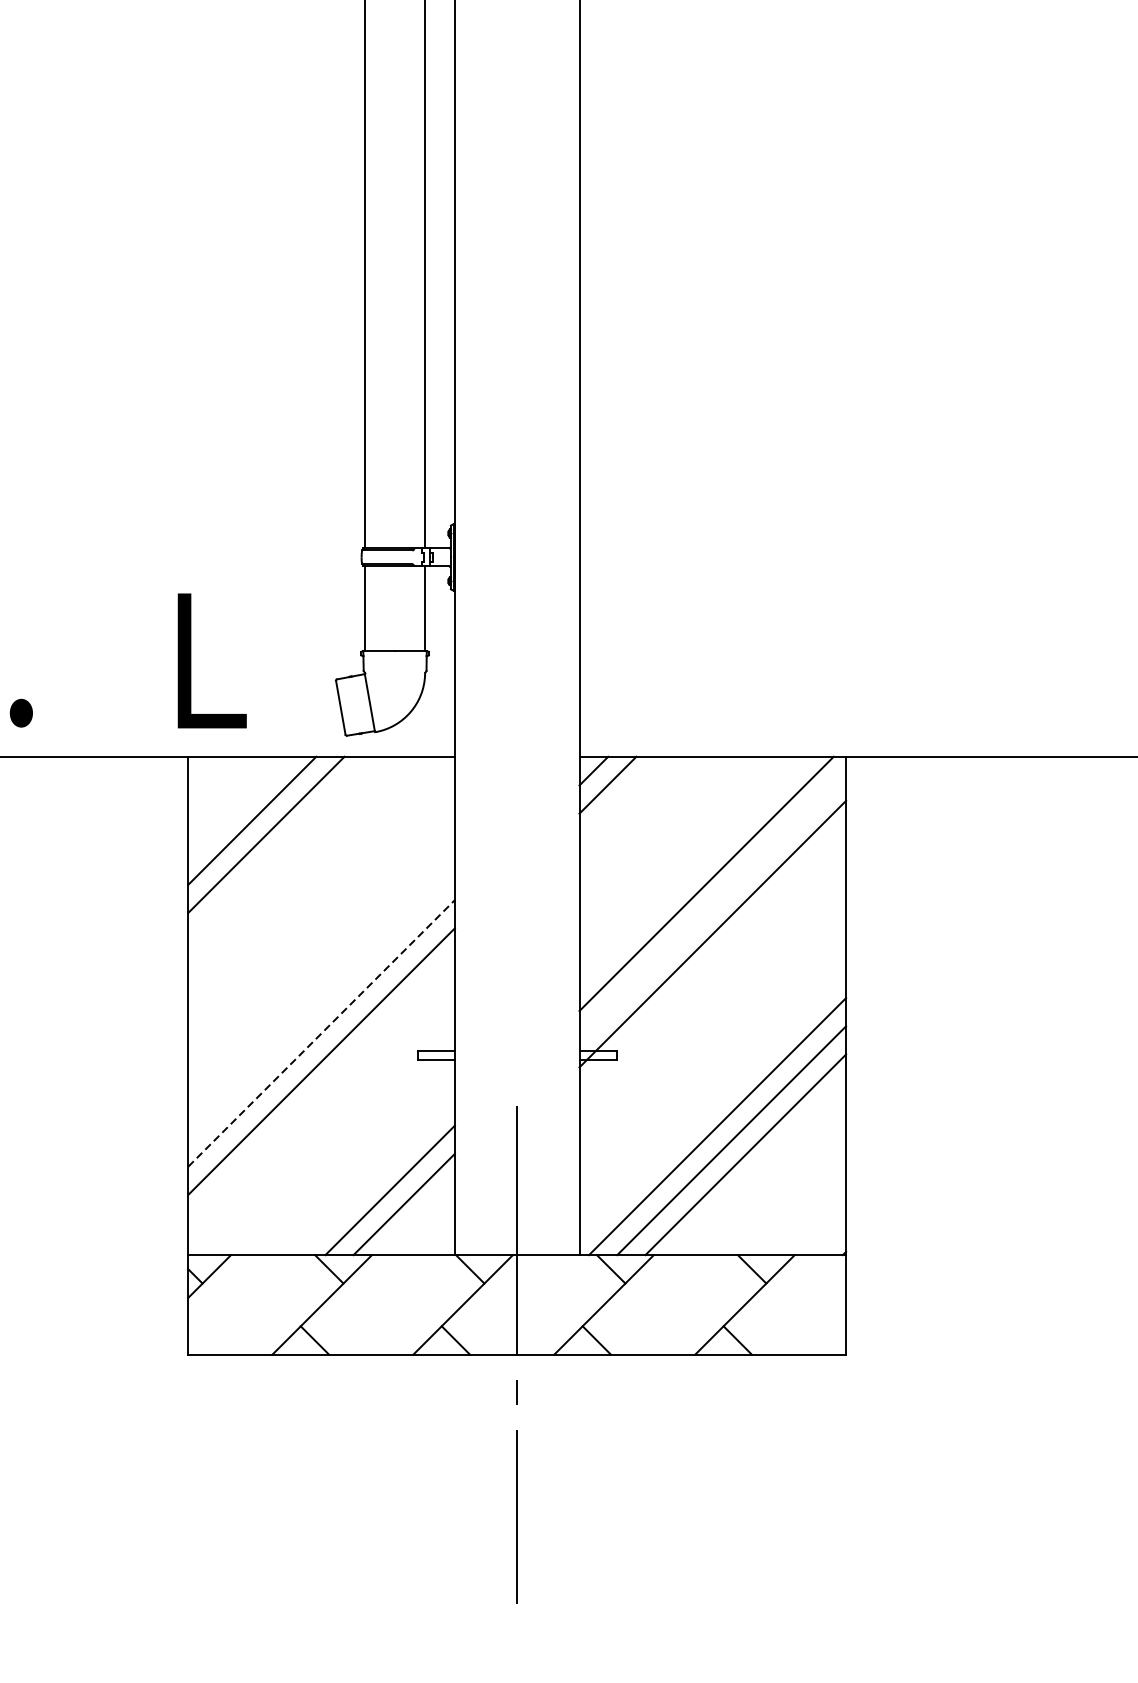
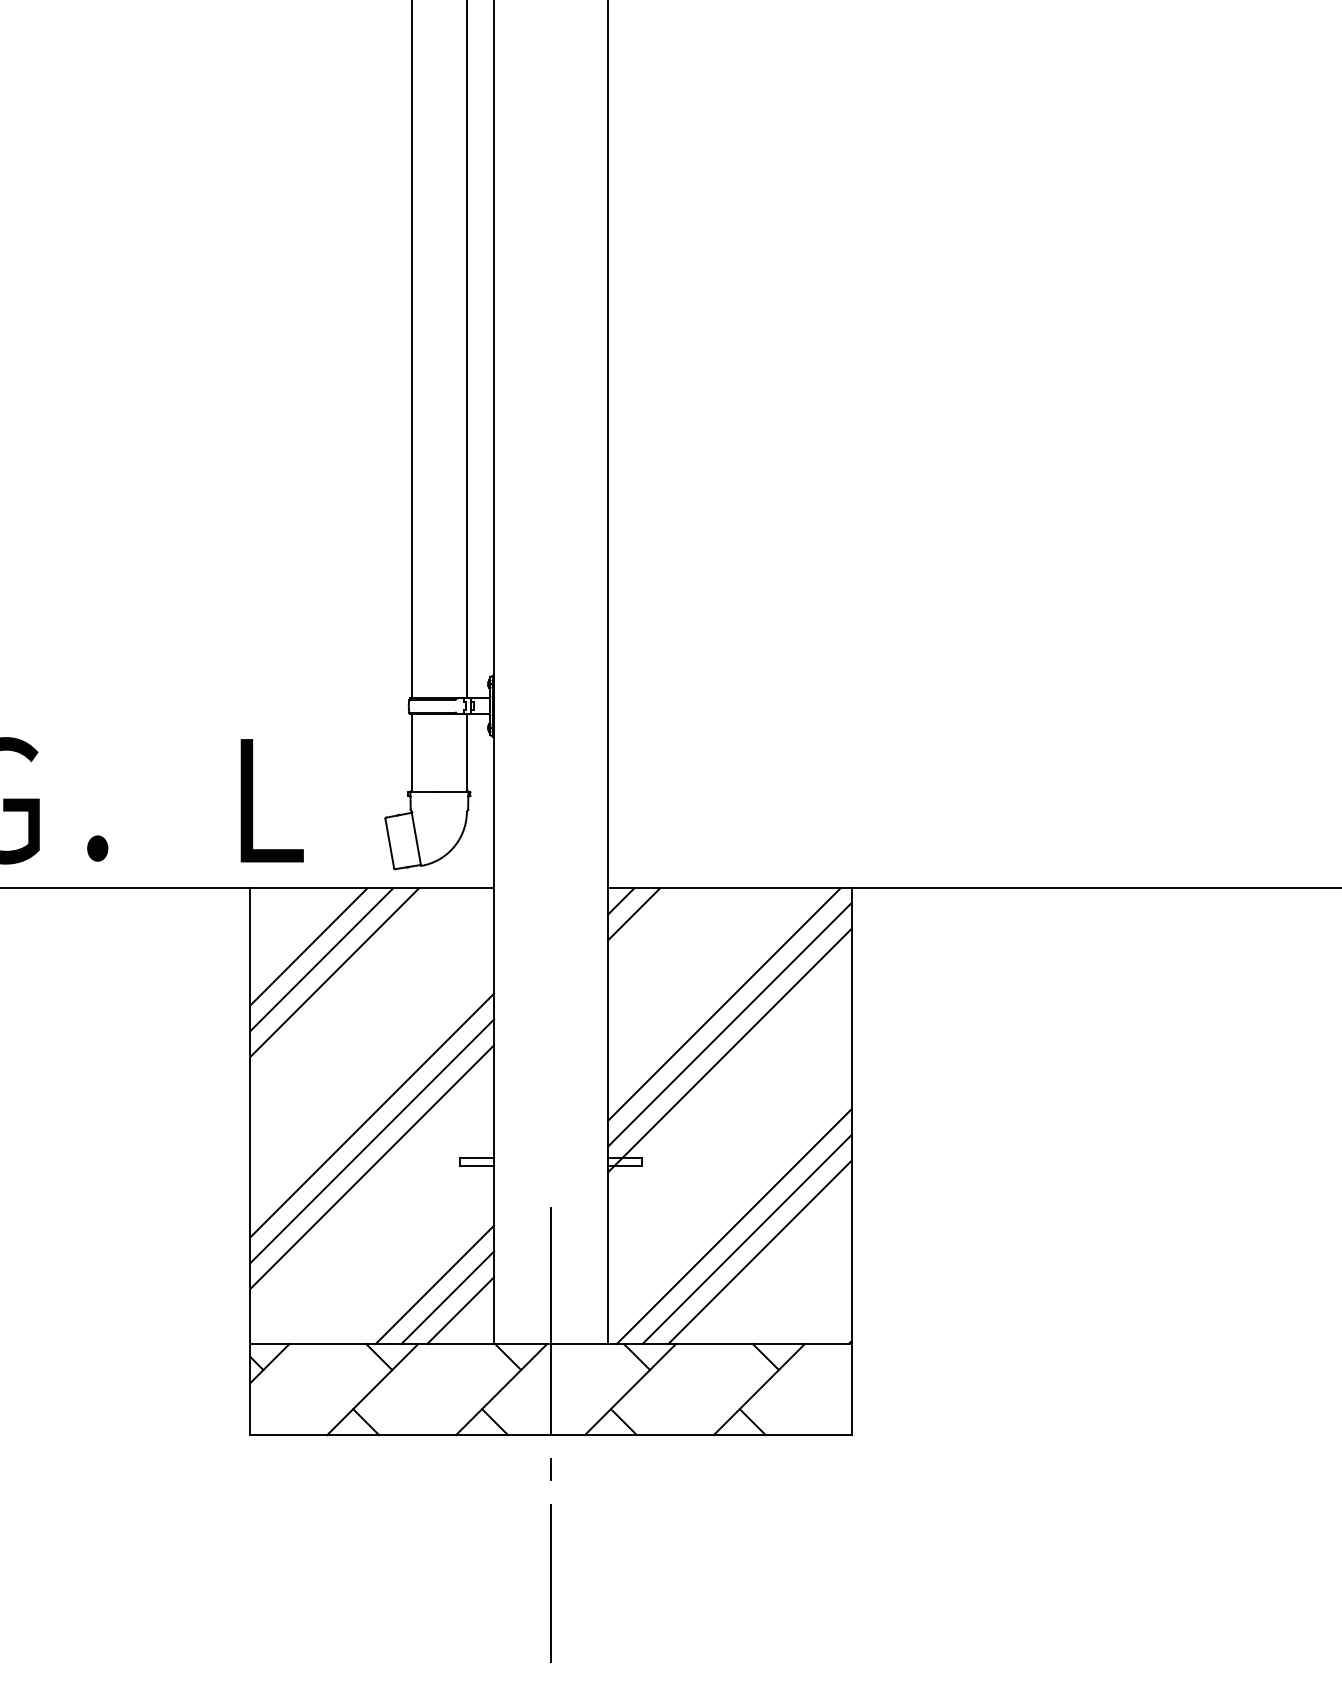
line: (280, 848) -> (334, 972), added
line: (712, 905) -> (729, 1024), added
line: (321, 1005) -> (372, 1115), added
line: (321, 1032) -> (372, 1140), dashed -> solid
line: (418, 1218) -> (460, 1310), added

